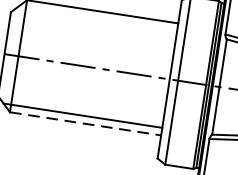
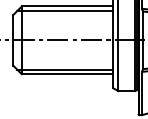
line: (98, 19) -> (65, 11), added
line: (85, 124) -> (67, 74), dashed -> solid

